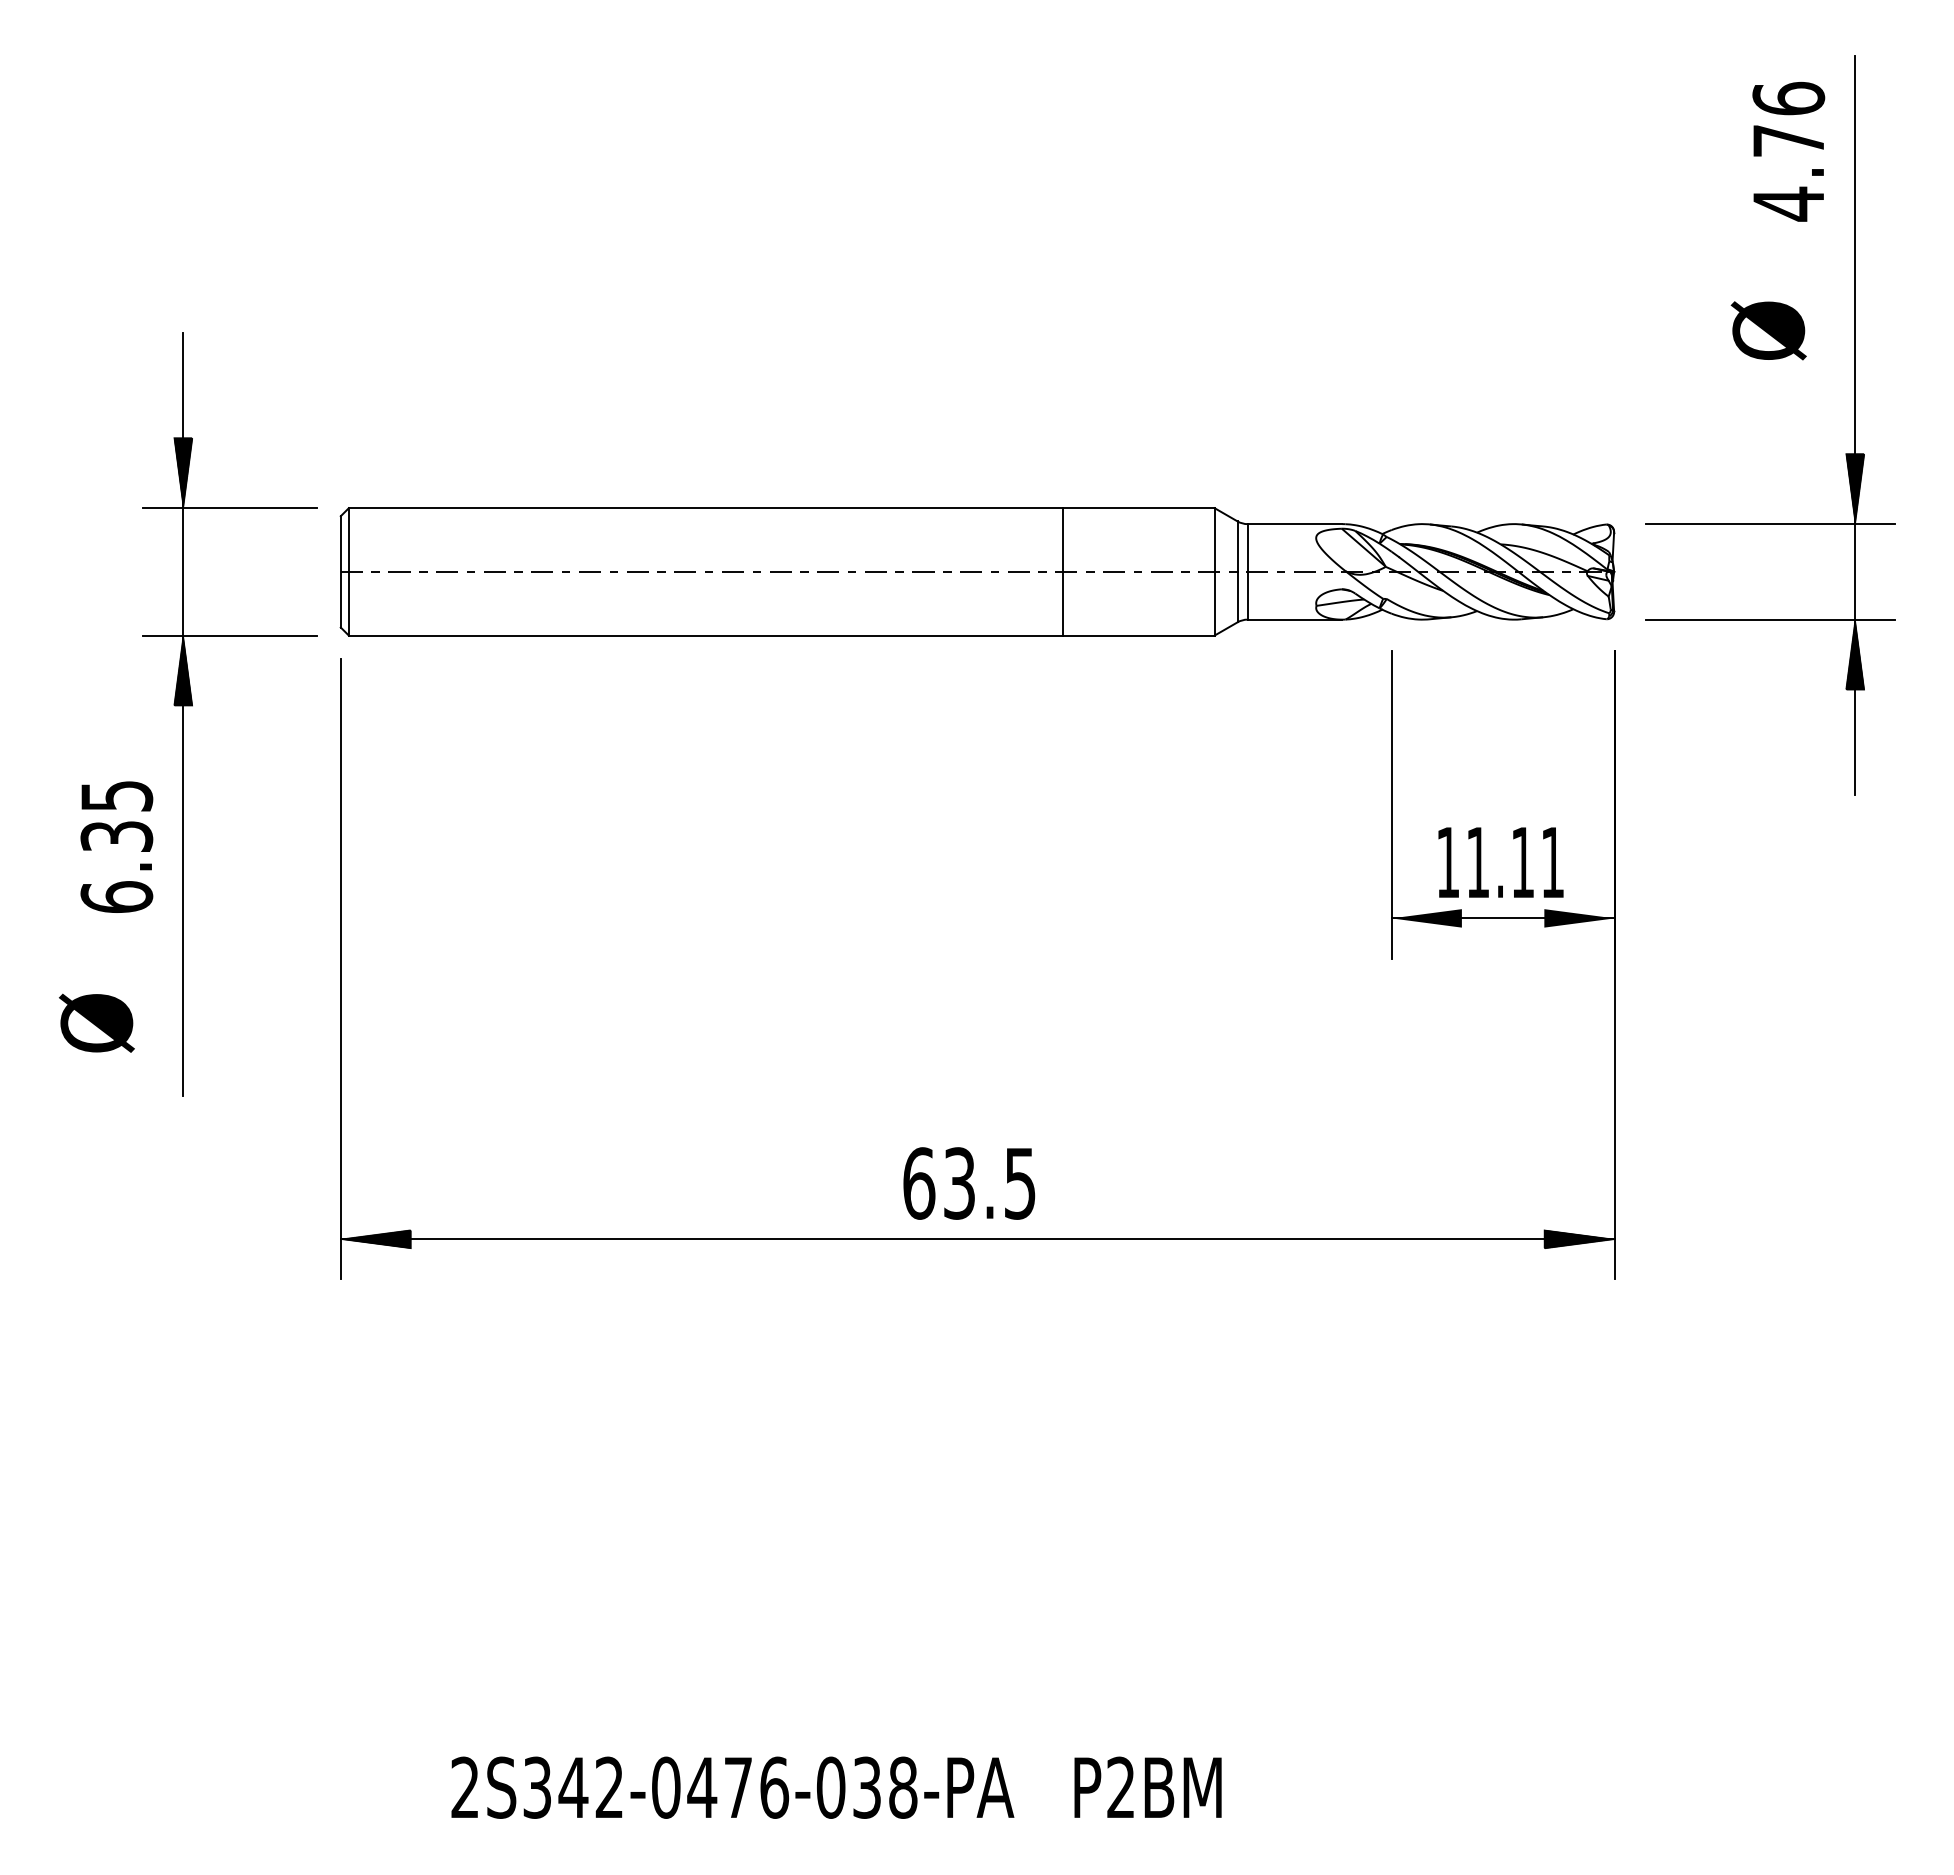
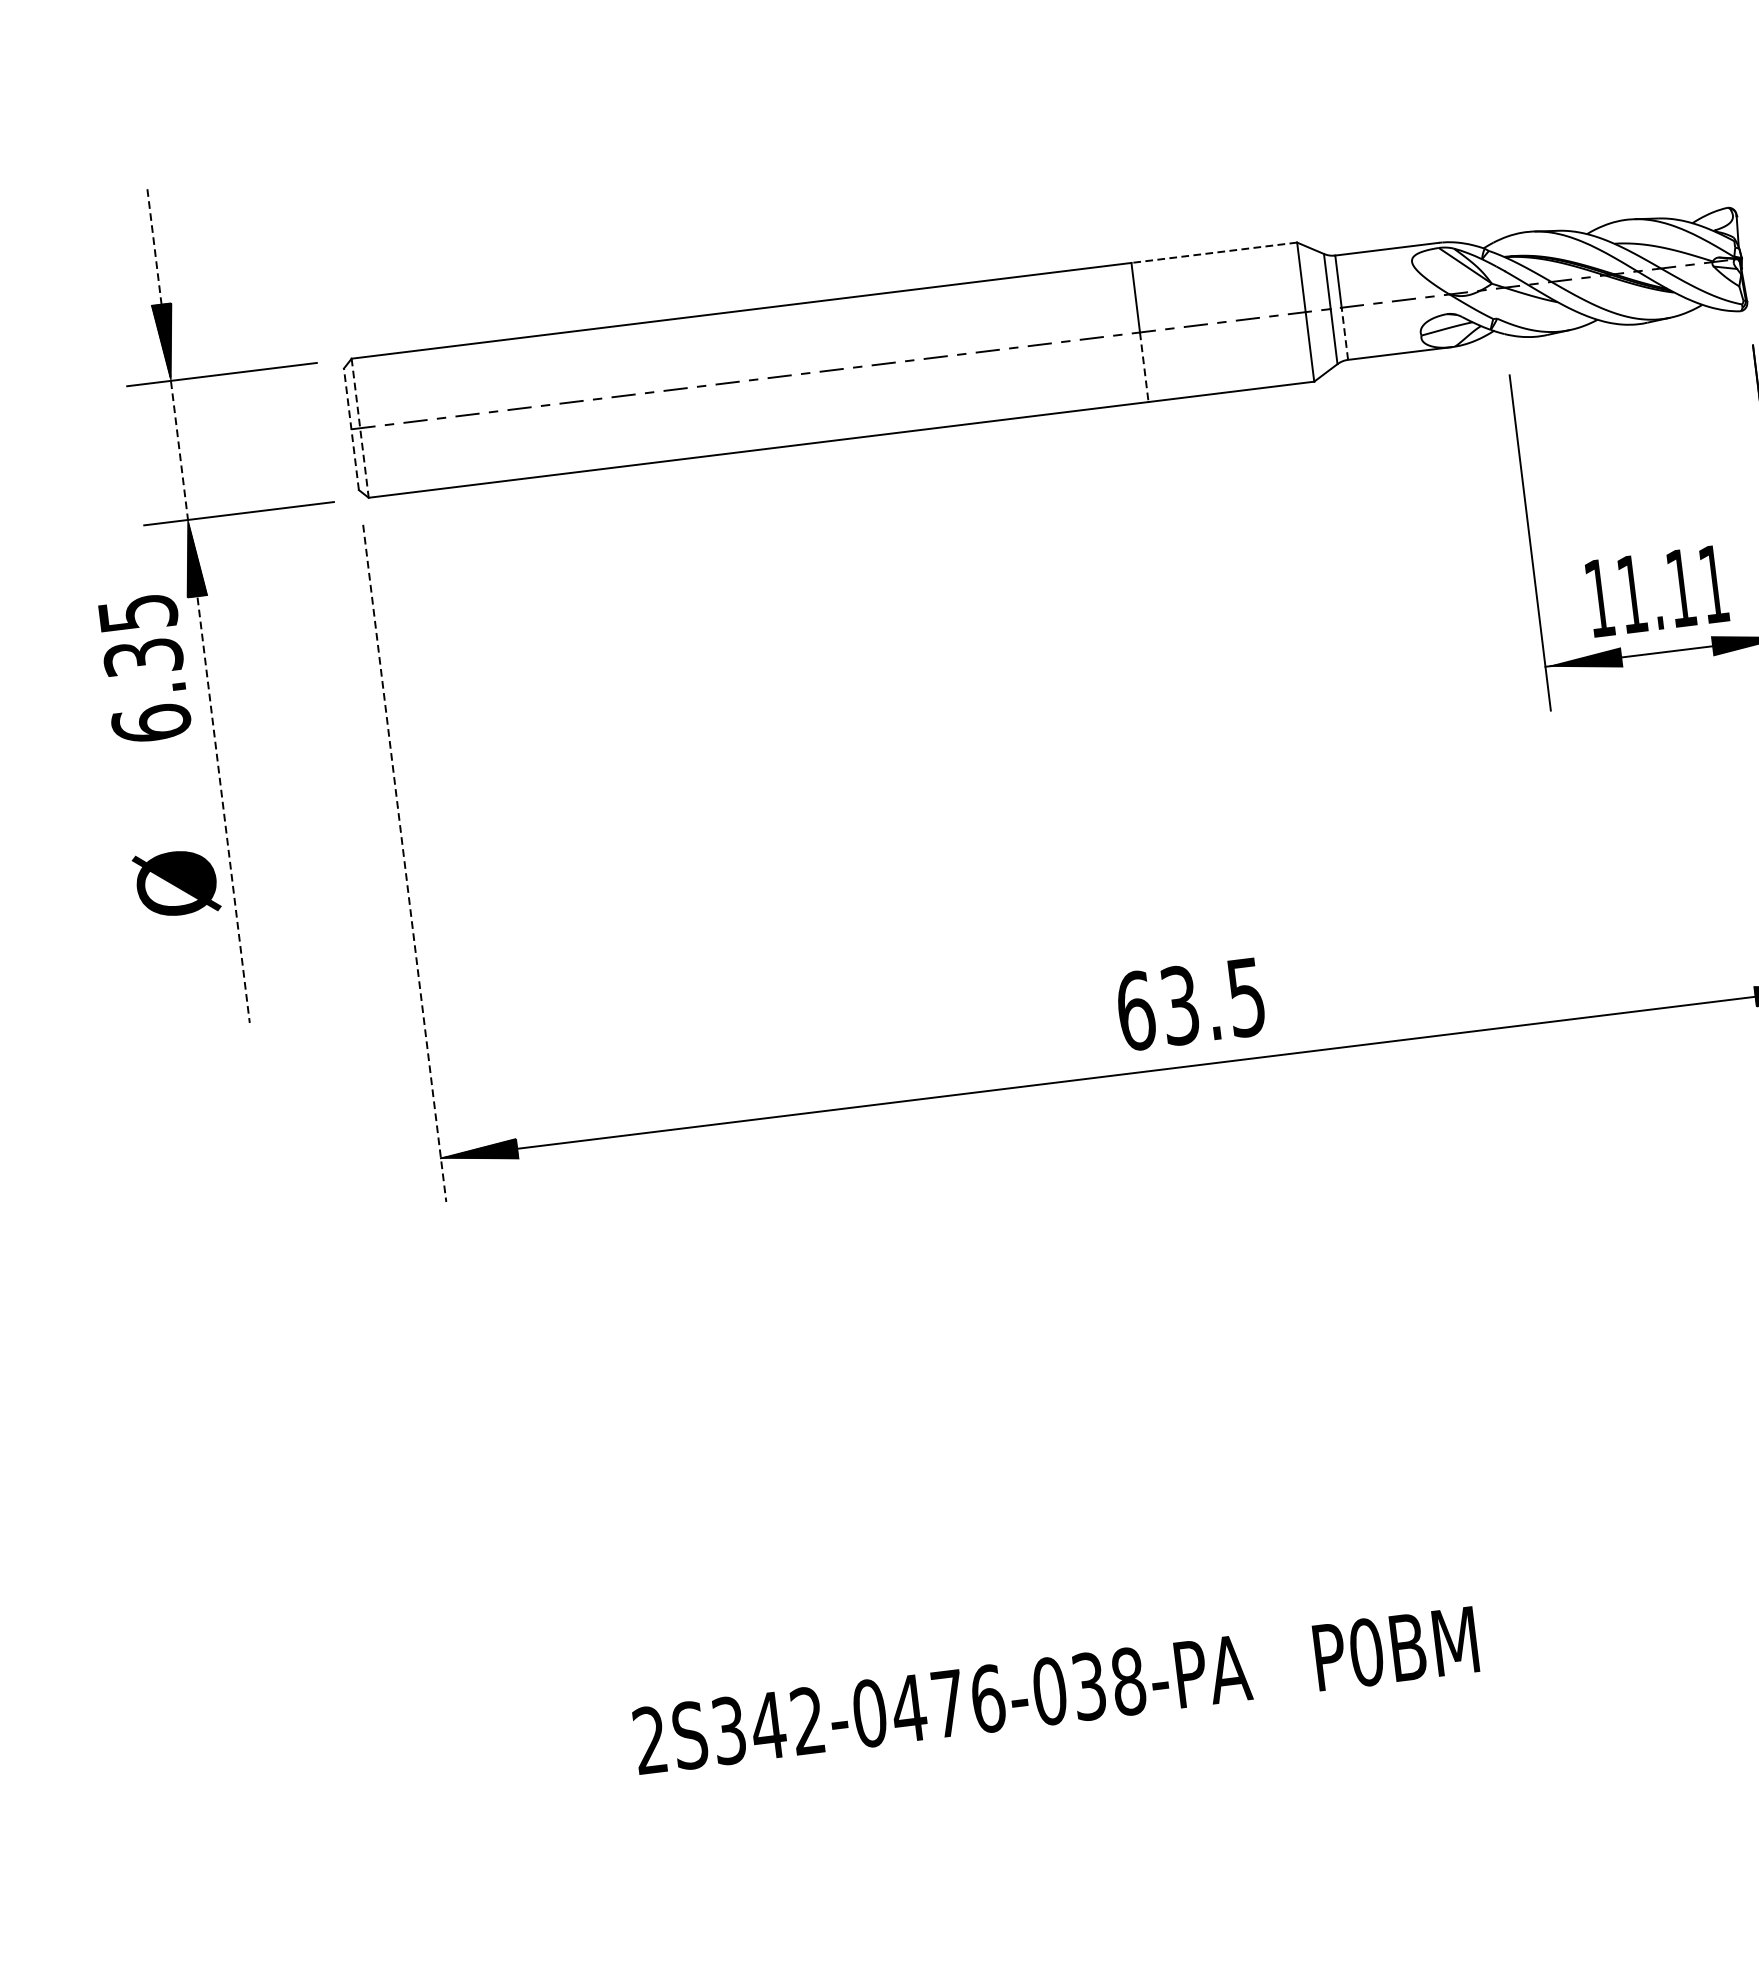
line: (1138, 508) -> (1214, 253), solid -> dashed
line: (340, 571) -> (351, 428), solid -> dashed
line: (348, 571) -> (359, 427), solid -> dashed
line: (1247, 595) -> (1344, 333), solid -> dashed
line: (1062, 603) -> (1143, 367), solid -> dashed
line: (183, 714) -> (198, 606), solid -> dashed
text: (116, 846) -> (144, 668), moved
line: (340, 969) -> (404, 863), solid -> dashed
text: (96, 1022) -> (176, 882), moved
text: (969, 1183) -> (1190, 1004), moved
text: (1121, 1787) -> (1366, 1652), P2BM -> P0BM

